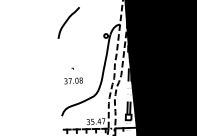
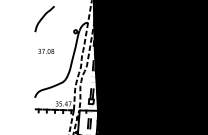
text: (73, 79) -> (46, 50), moved

